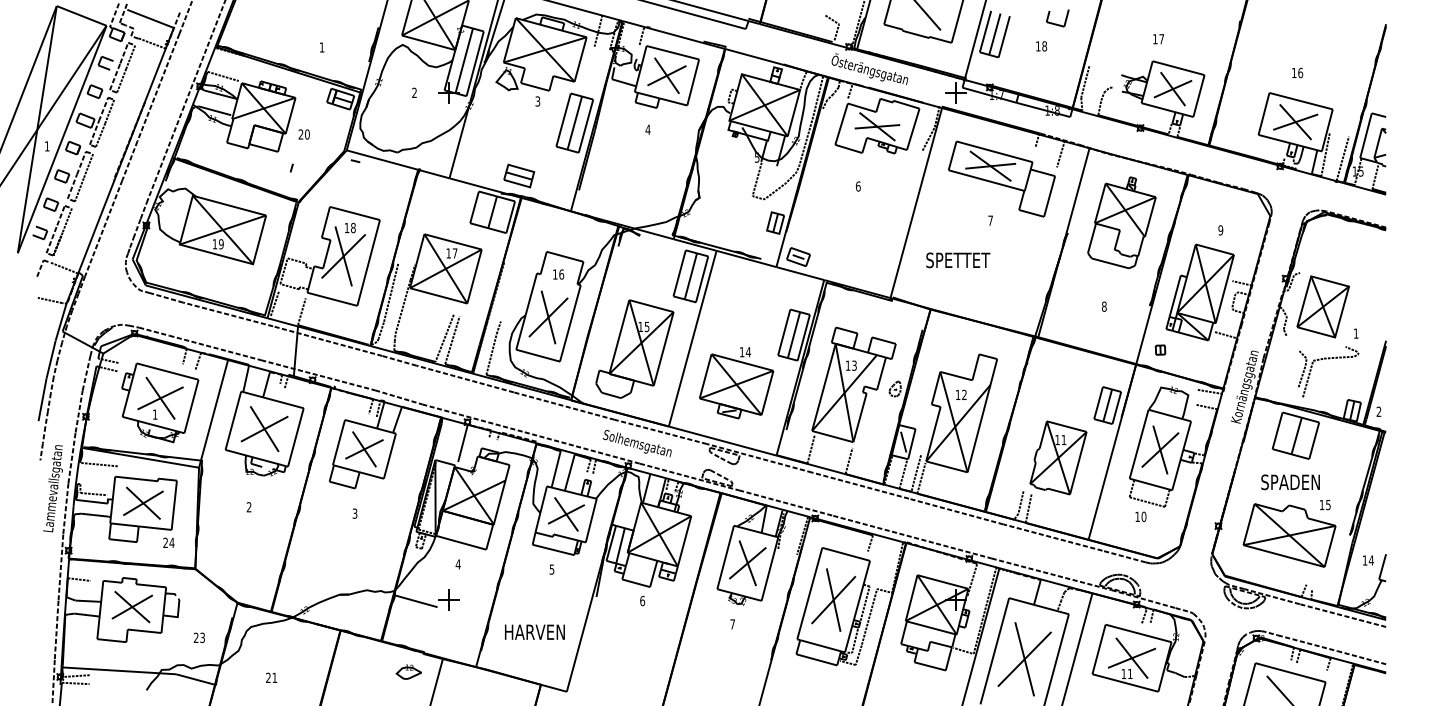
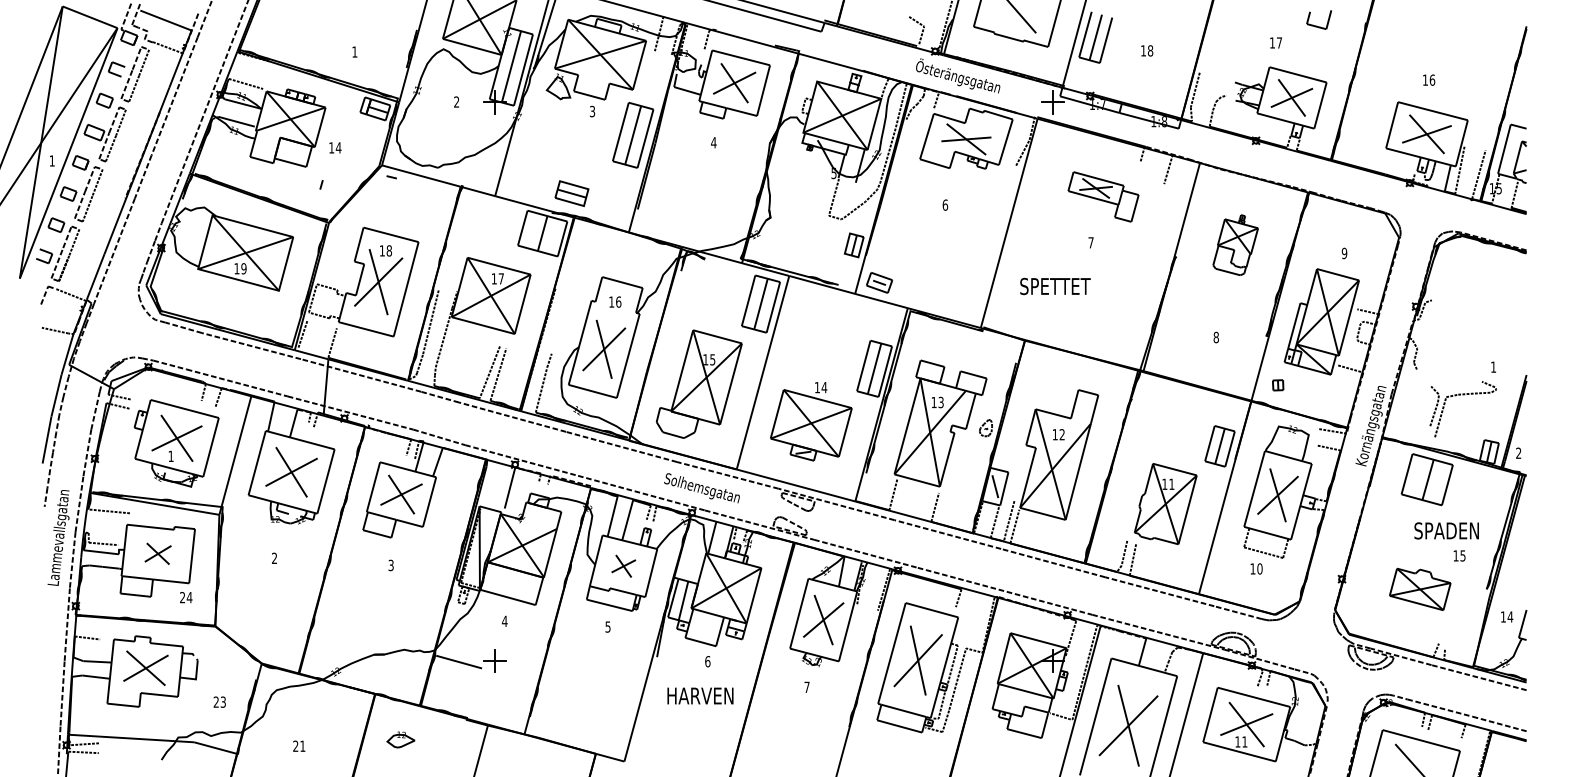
part: (1057, 18) -> (1318, 20), moved
text: (303, 134) -> (334, 147), 20 -> 14
part: (1001, 178) -> (1103, 196), size x0.6
part: (1121, 222) -> (1235, 244), size x0.6
part: (1323, 306) -> (1457, 337), removed
text: (1290, 482) -> (1446, 531), moved
part: (143, 502) -> (158, 553), size x0.6
part: (565, 514) -> (622, 566), size x0.6
part: (1289, 535) -> (1420, 589), size x0.6
text: (534, 631) -> (700, 695), moved
part: (408, 671) -> (400, 739), moved

